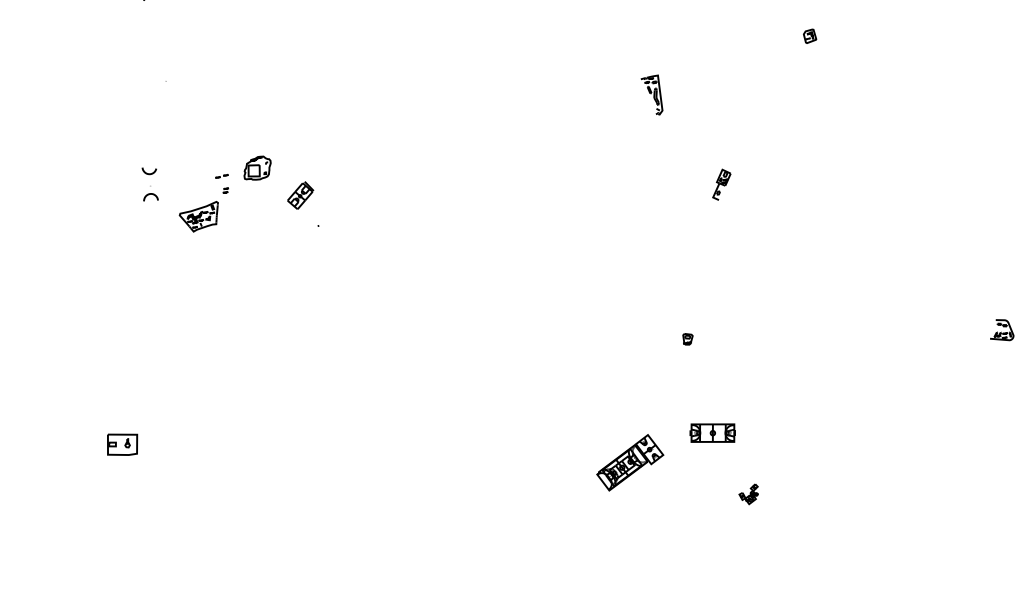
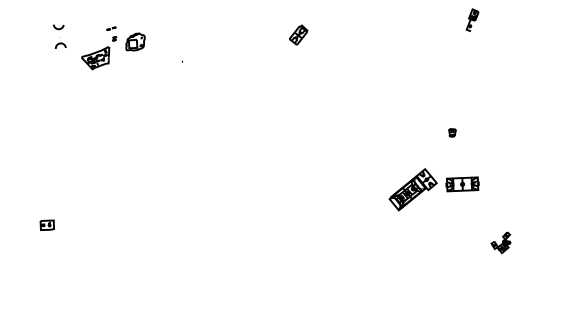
part: (257, 167) -> (135, 41), moved
part: (300, 195) -> (298, 34), moved
part: (712, 432) -> (462, 183), moved
part: (122, 444) -> (47, 225), size x0.62
part: (630, 462) -> (413, 189), moved
part: (748, 494) -> (500, 243), size x1.43

